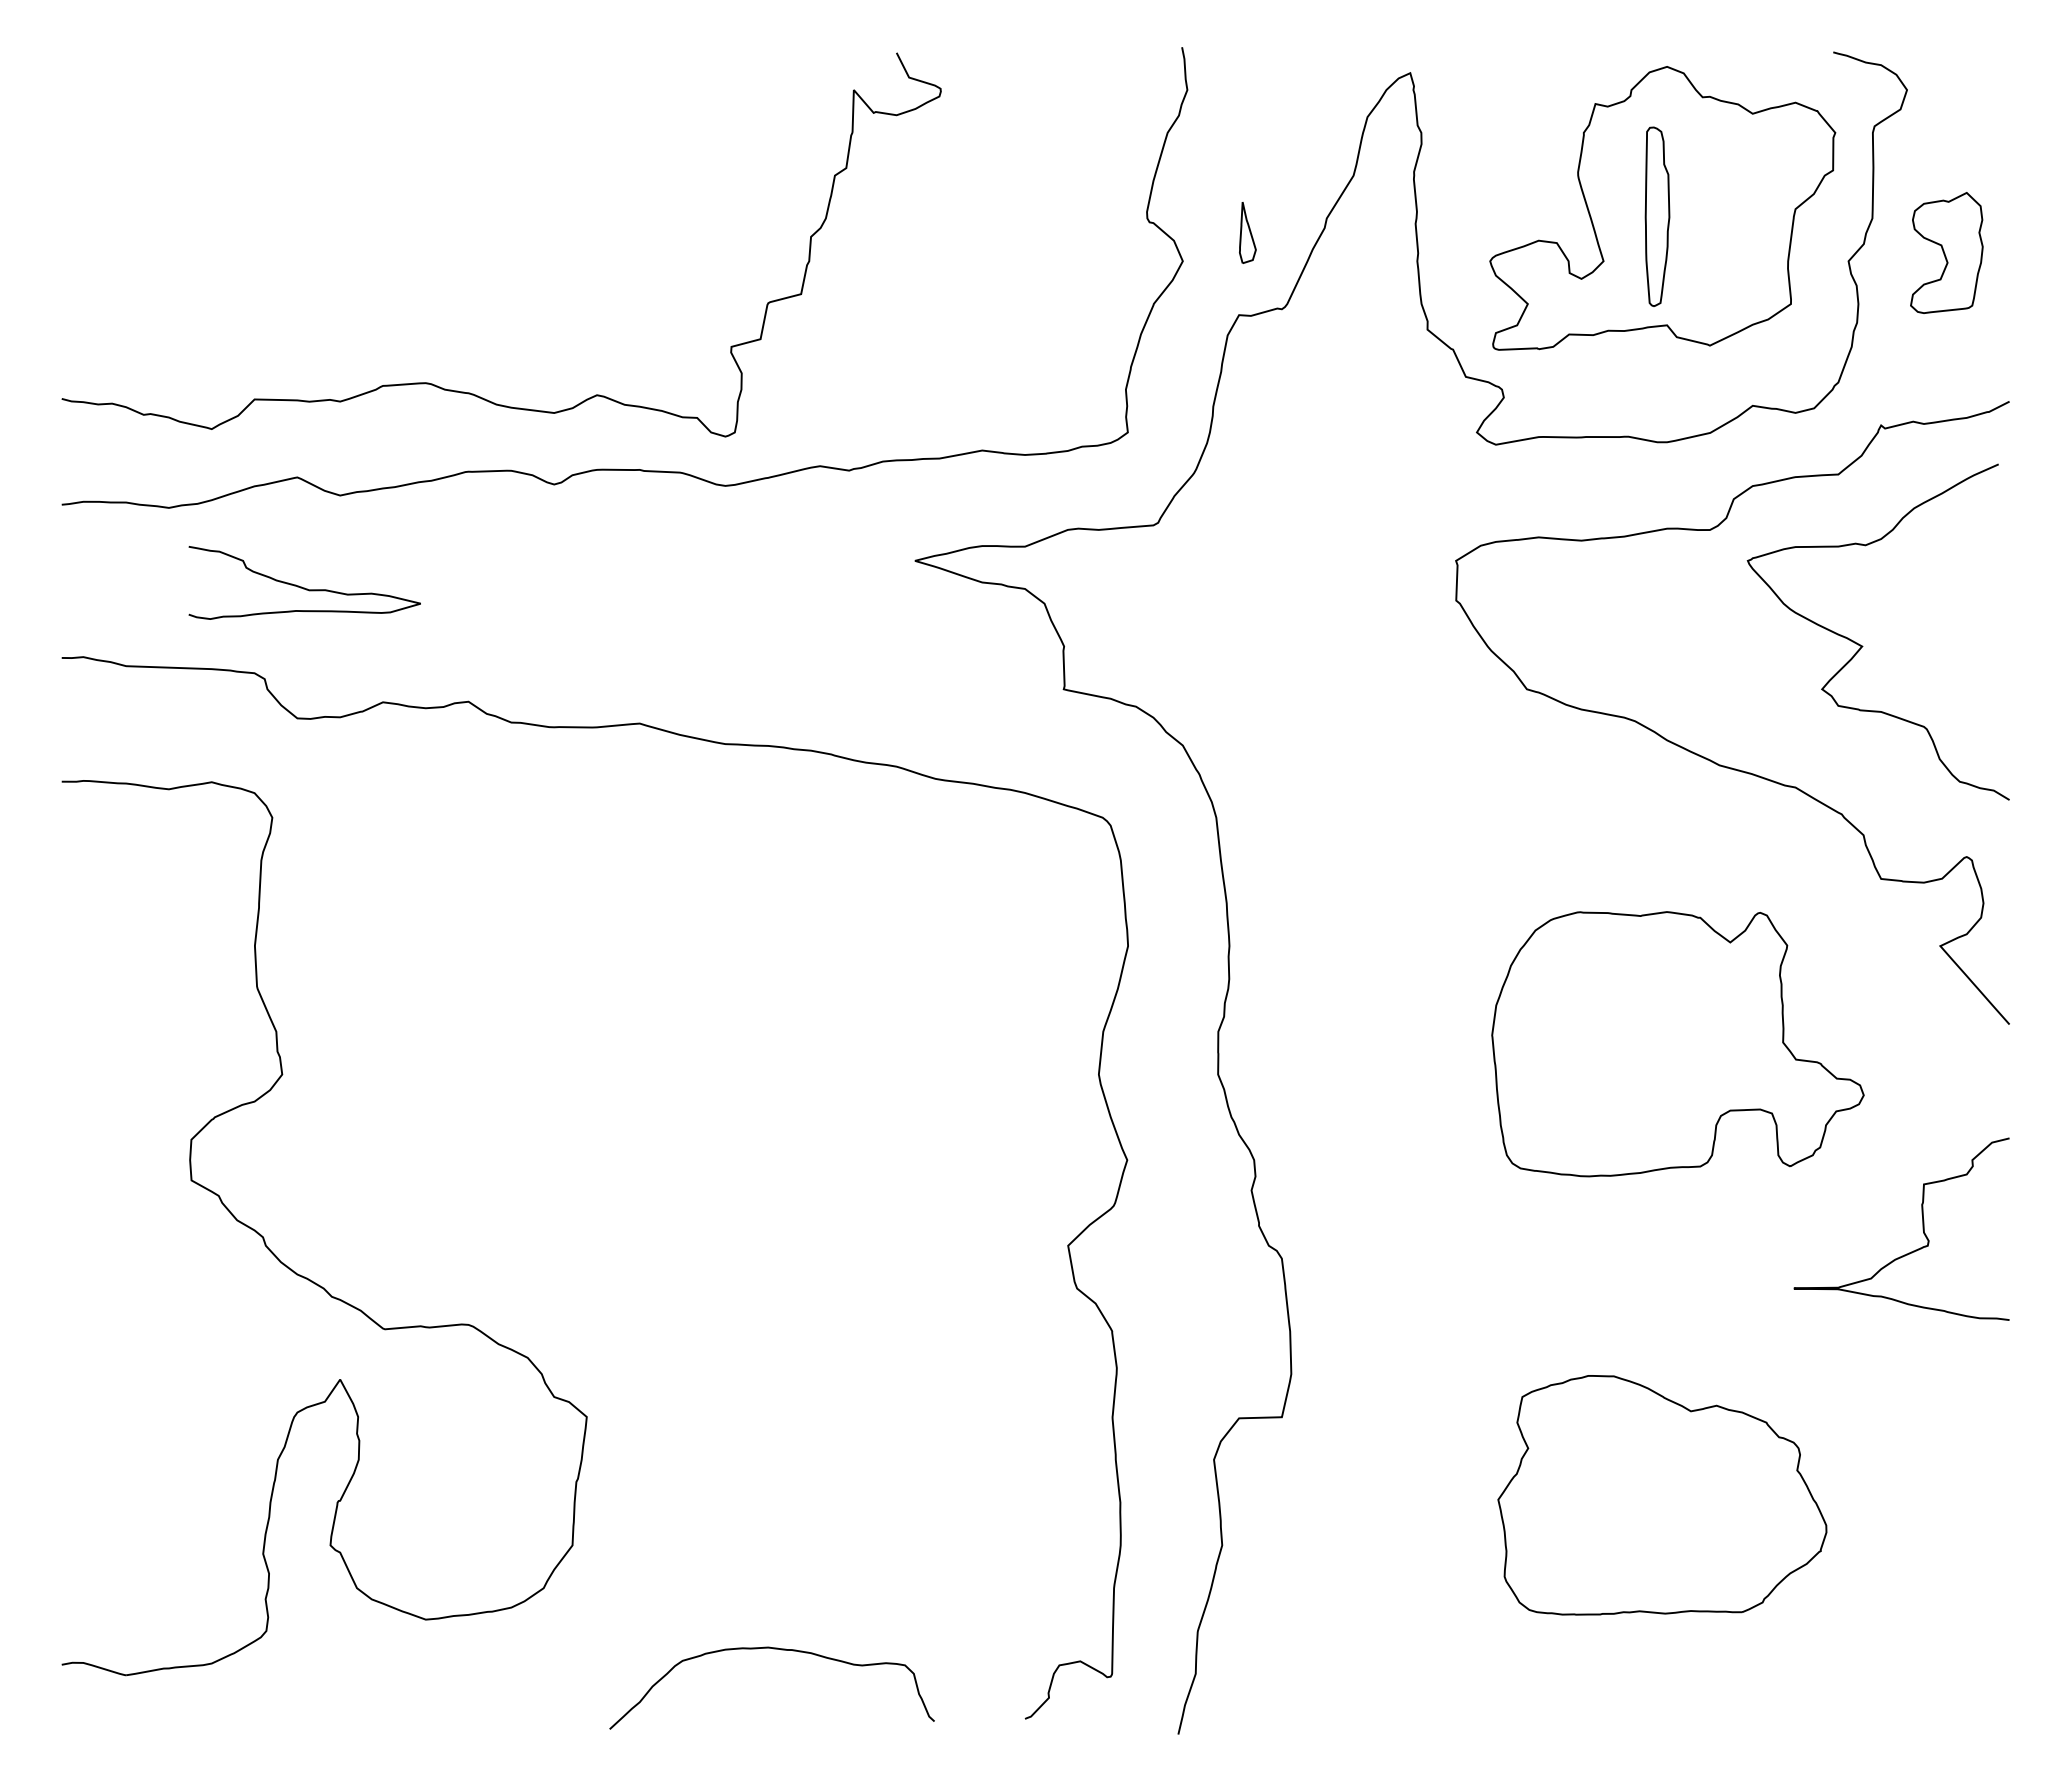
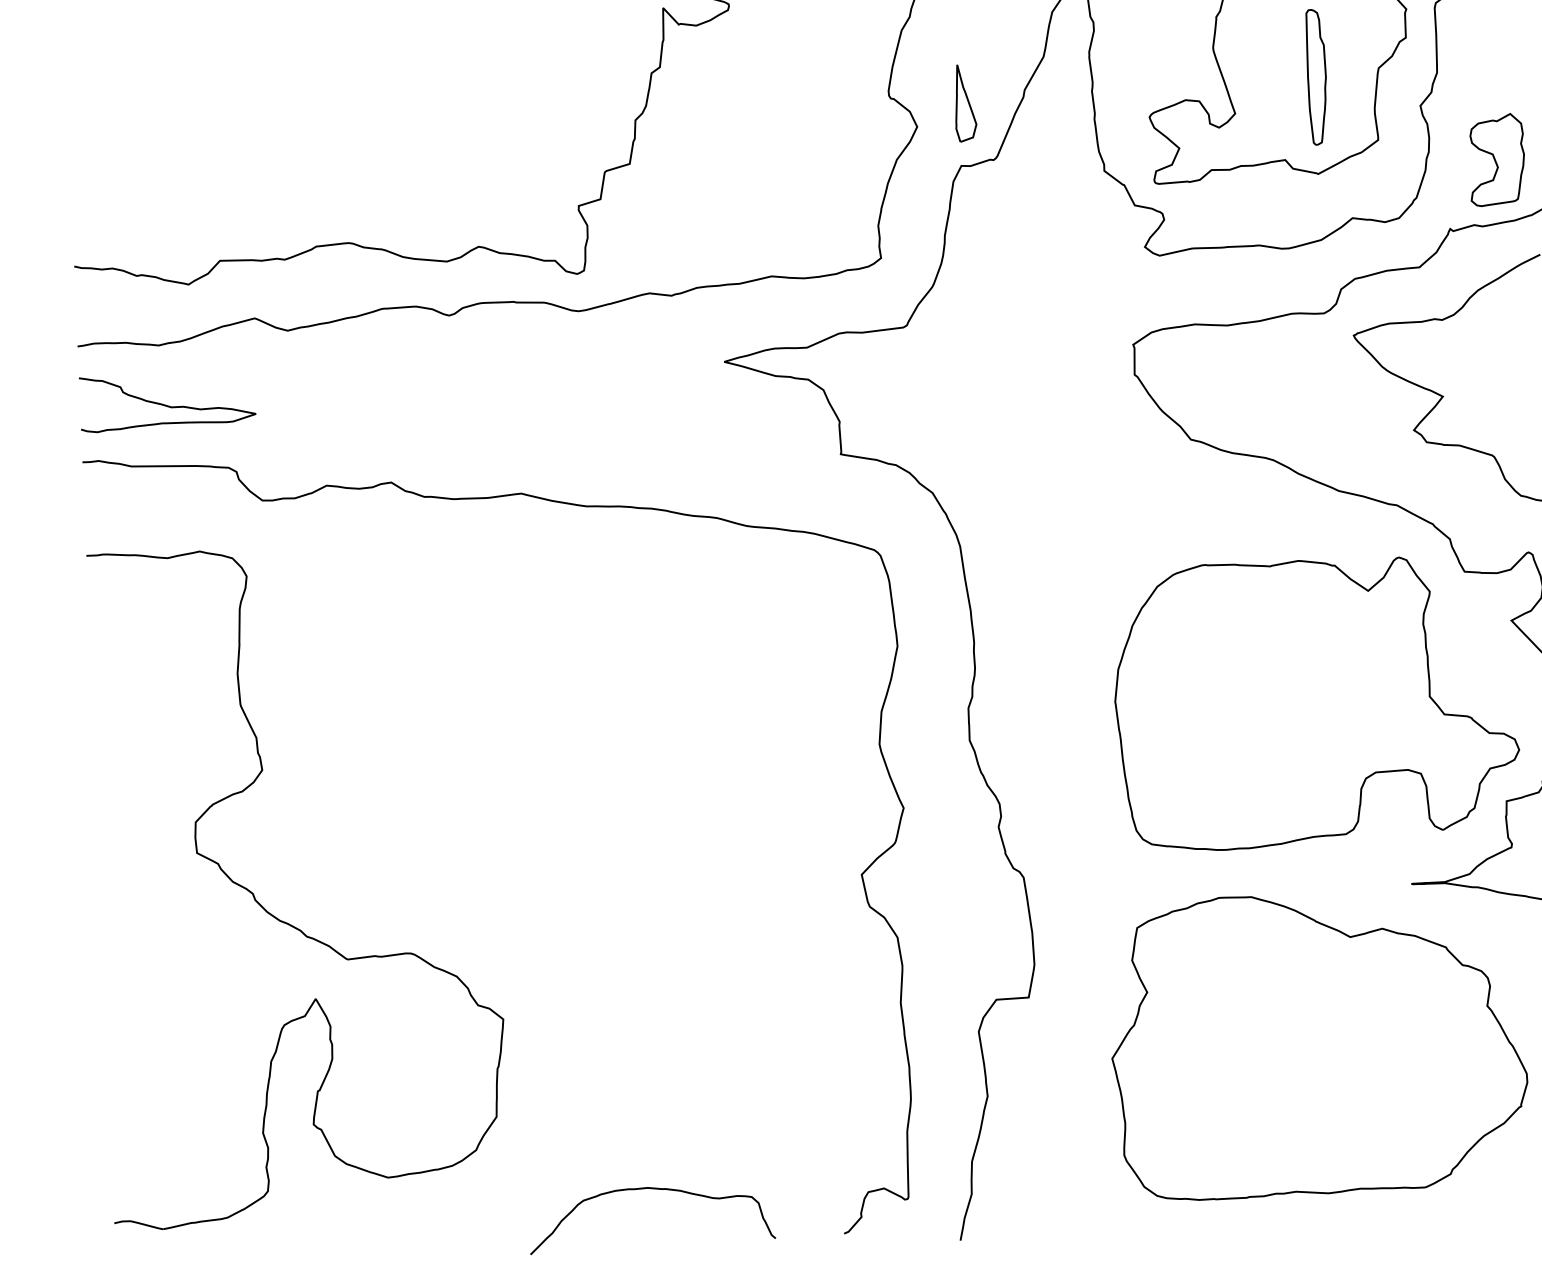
part: (1657, 216) -> (1316, 77), moved
part: (1247, 232) -> (965, 103), size x1.67
part: (1946, 252) -> (1496, 159), moved
curve: (301, 586) -> (165, 404), moved
part: (1677, 1043) -> (1315, 702), size x1.43
part: (1662, 1495) -> (1318, 1044), size x1.67

